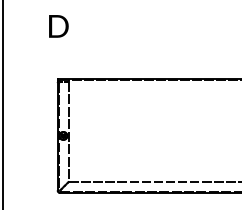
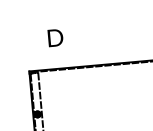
text: (58, 26) -> (55, 38), moved

